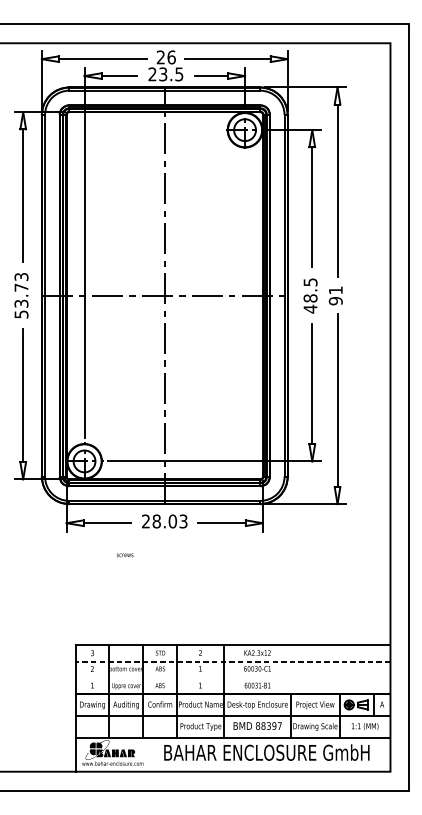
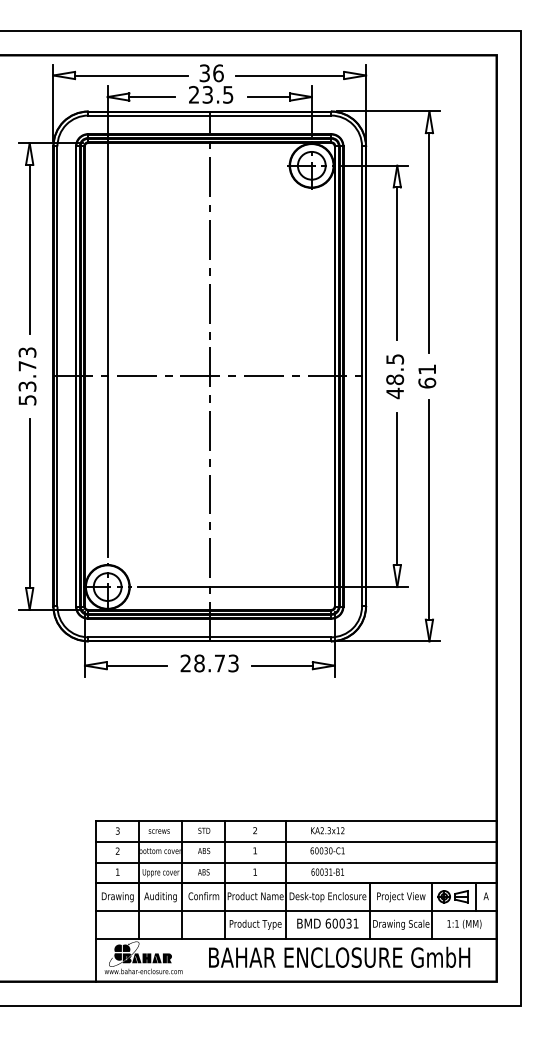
text: (160, 57) -> (204, 73), 26 -> 36
text: (336, 300) -> (427, 382), 91 -> 61
text: (172, 521) -> (219, 663), 28.03 -> 28.73
text: (124, 555) -> (158, 831), moved
line: (232, 661) -> (295, 841), dashed -> solid
line: (233, 677) -> (296, 862), added
text: (268, 725) -> (341, 923), 88397 -> 60031

